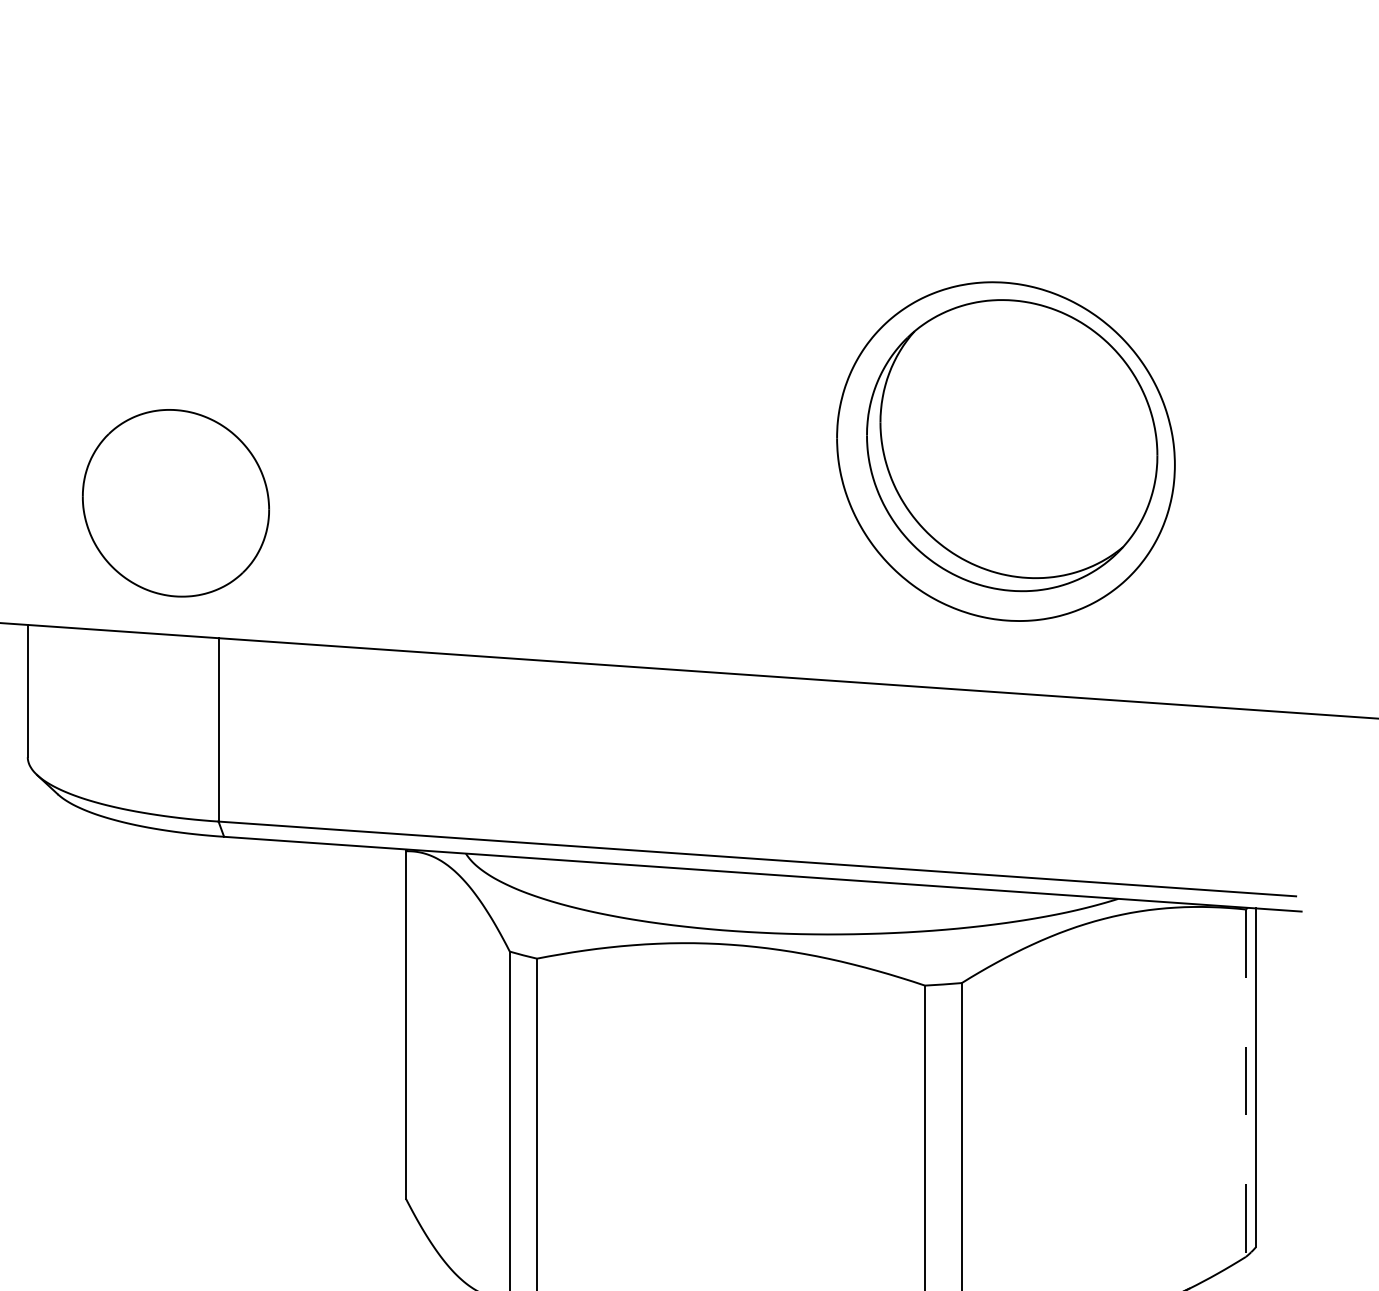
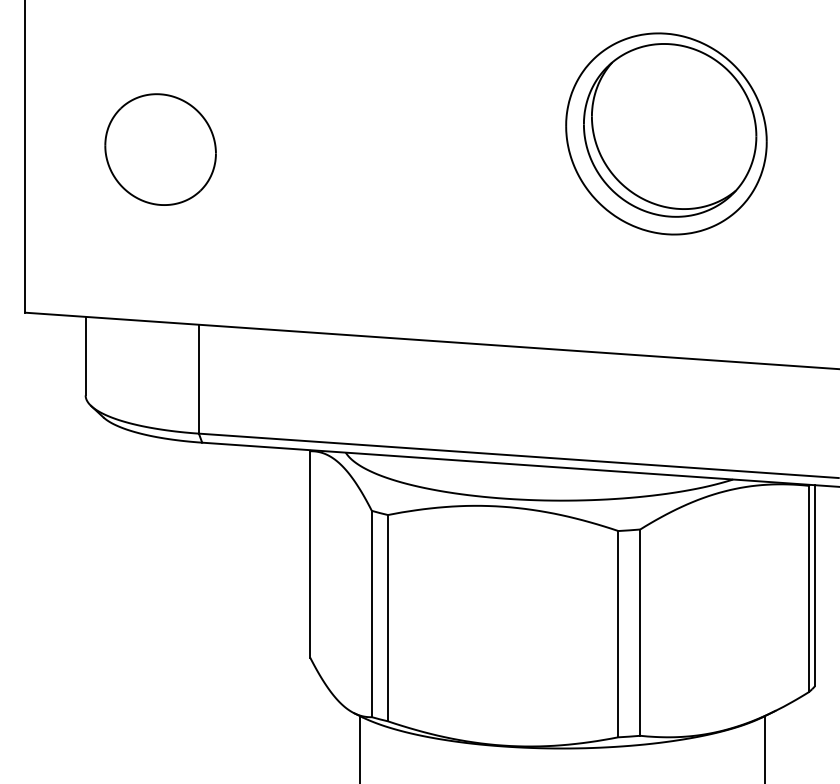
part: (1006, 450) -> (666, 133), moved
part: (175, 503) -> (160, 149), moved
line: (1245, 1084) -> (808, 589), dashed -> solid

